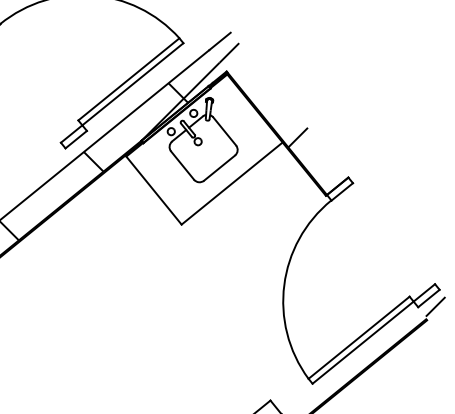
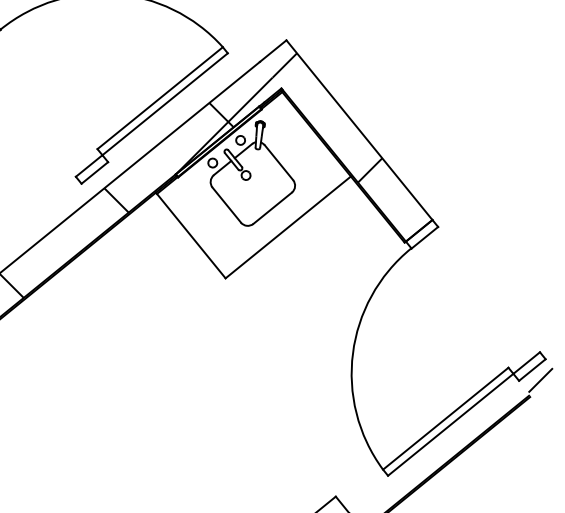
line: (289, 105) -> (359, 130), added

